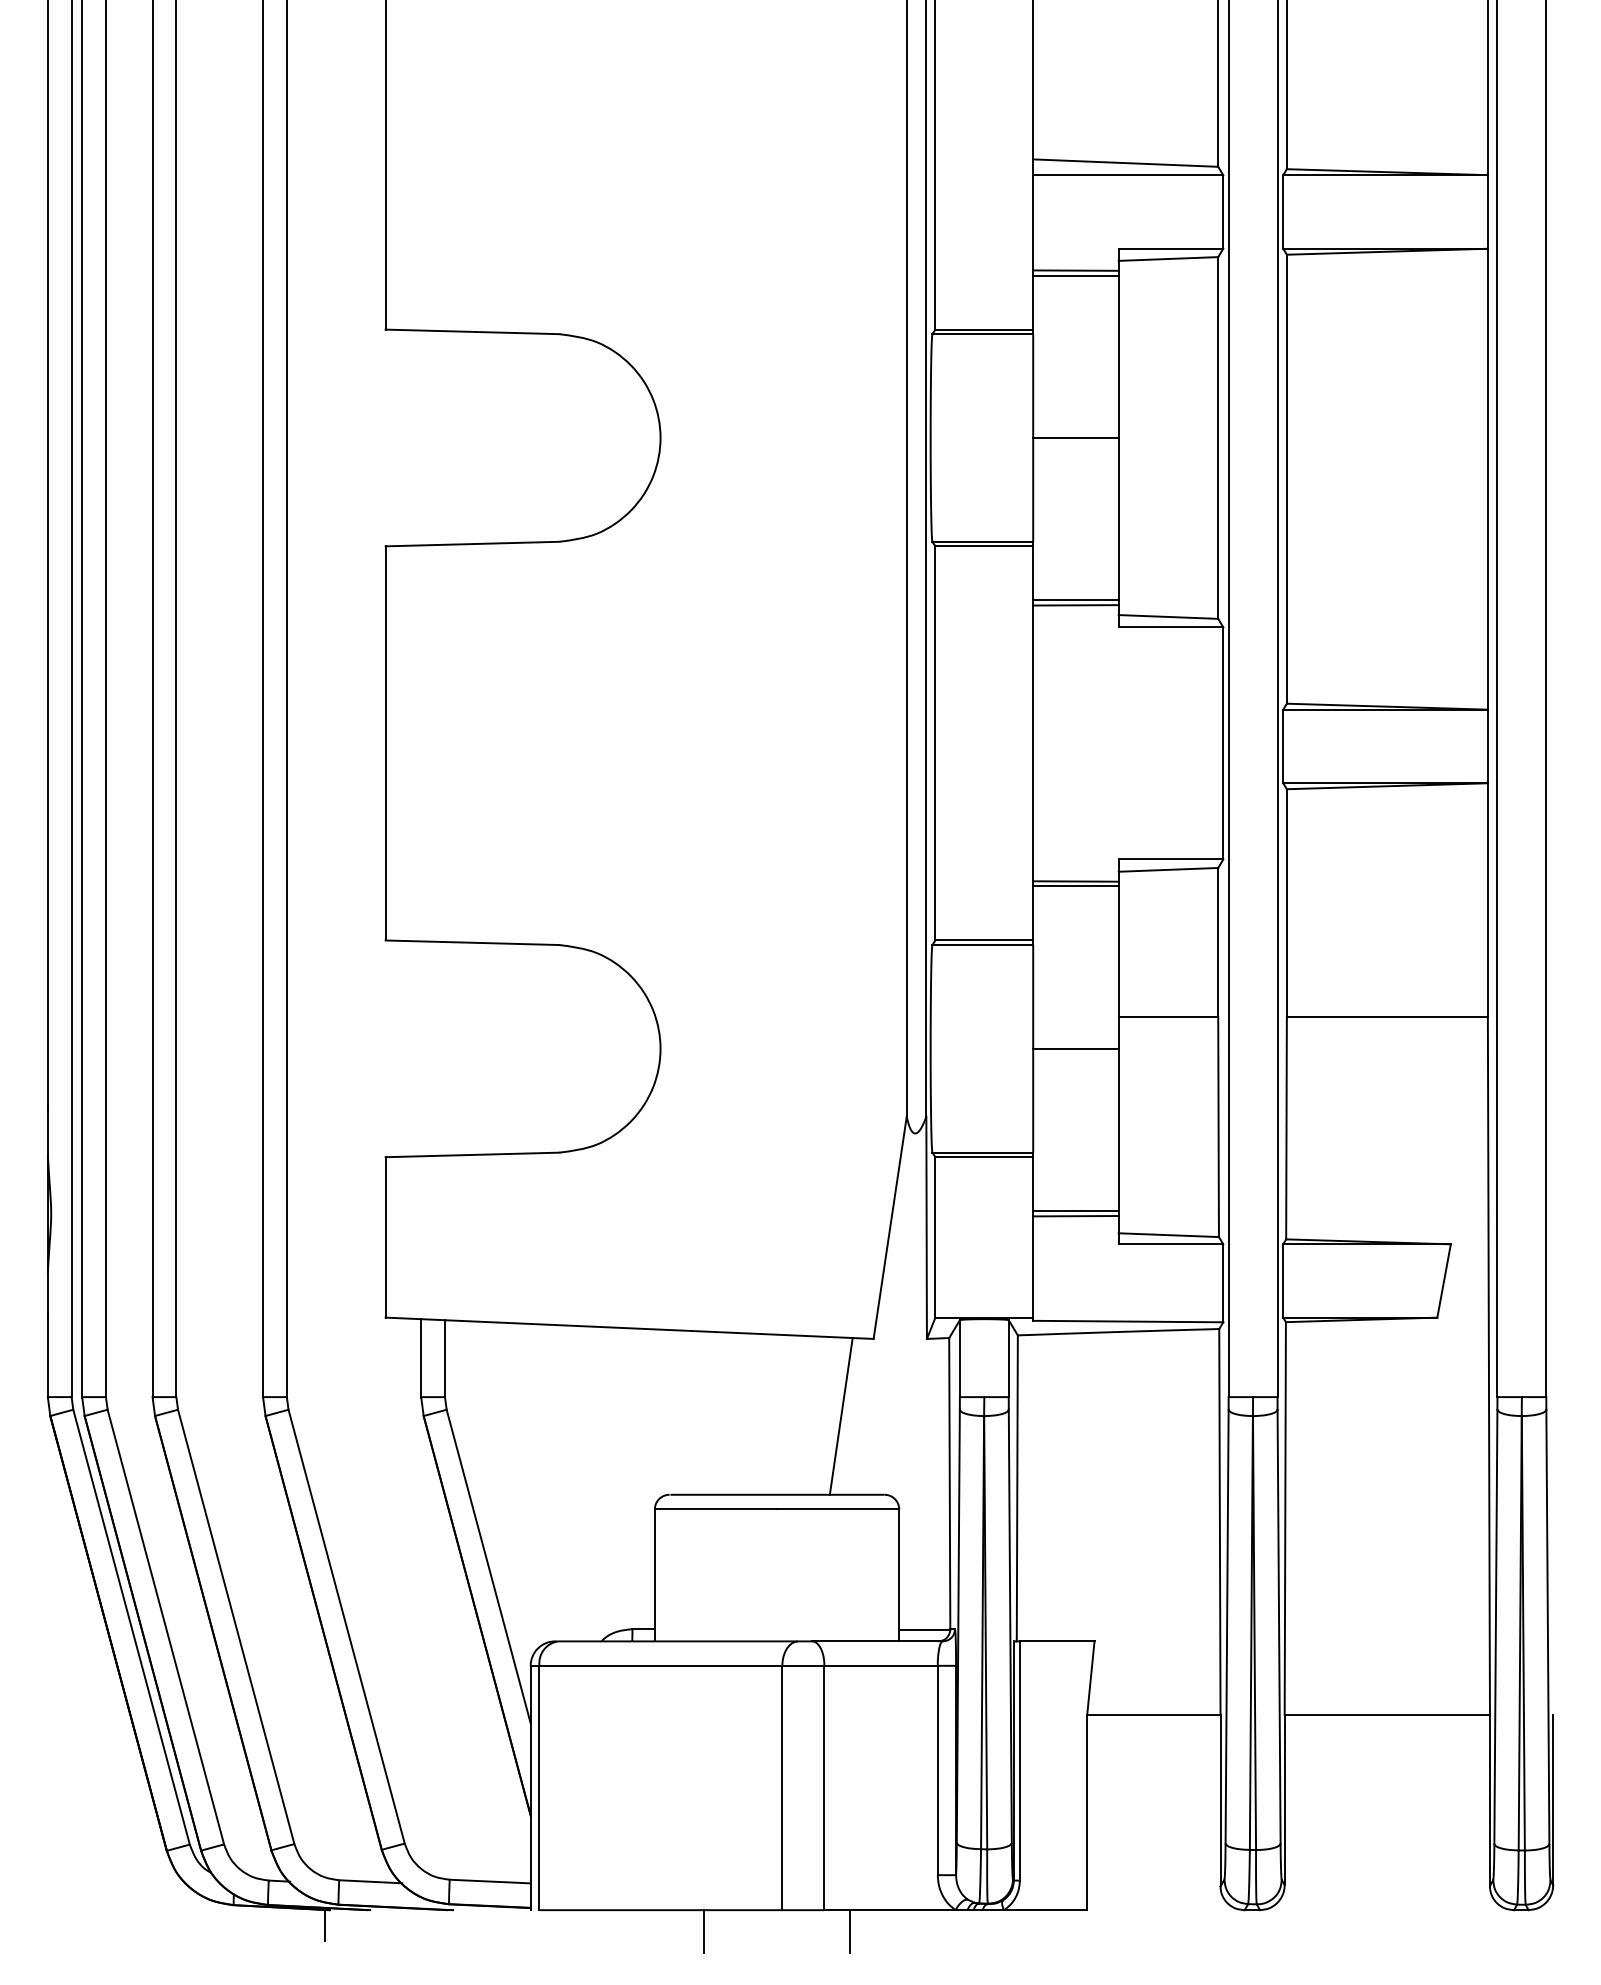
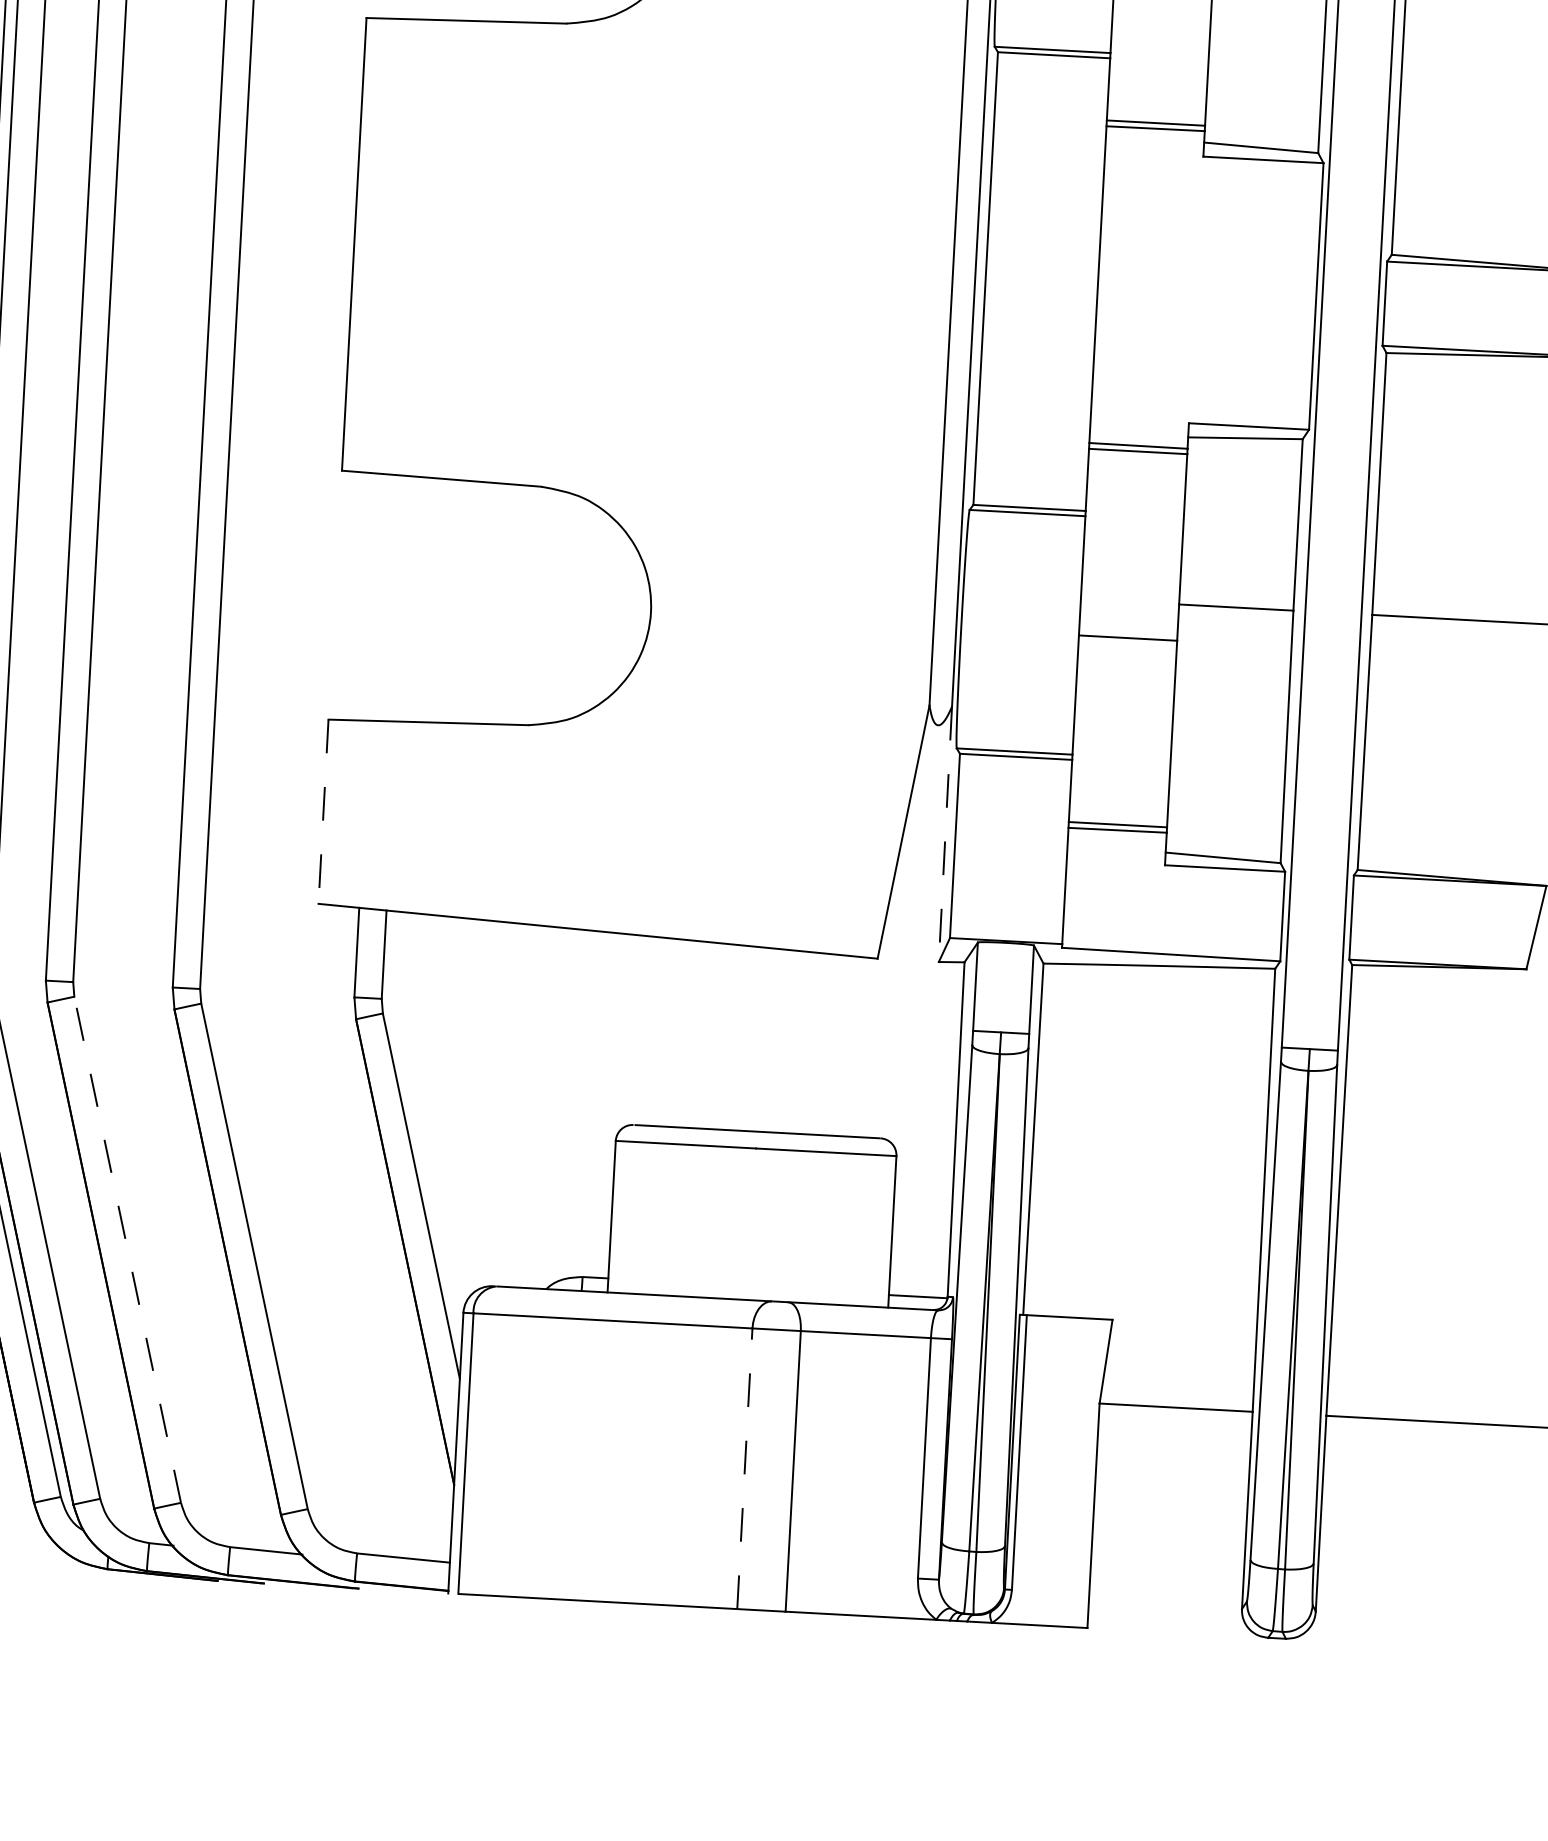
line: (926, 1228) -> (945, 835), solid -> dashed
line: (385, 1237) -> (323, 811), solid -> dashed
line: (840, 1416) -> (834, 1045), removed
line: (236, 1626) -> (128, 1249), solid -> dashed
line: (782, 1787) -> (745, 1468), solid -> dashed
line: (324, 1924) -> (210, 1597), removed
line: (703, 1931) -> (645, 1628), removed
line: (850, 1931) -> (814, 1637), removed

